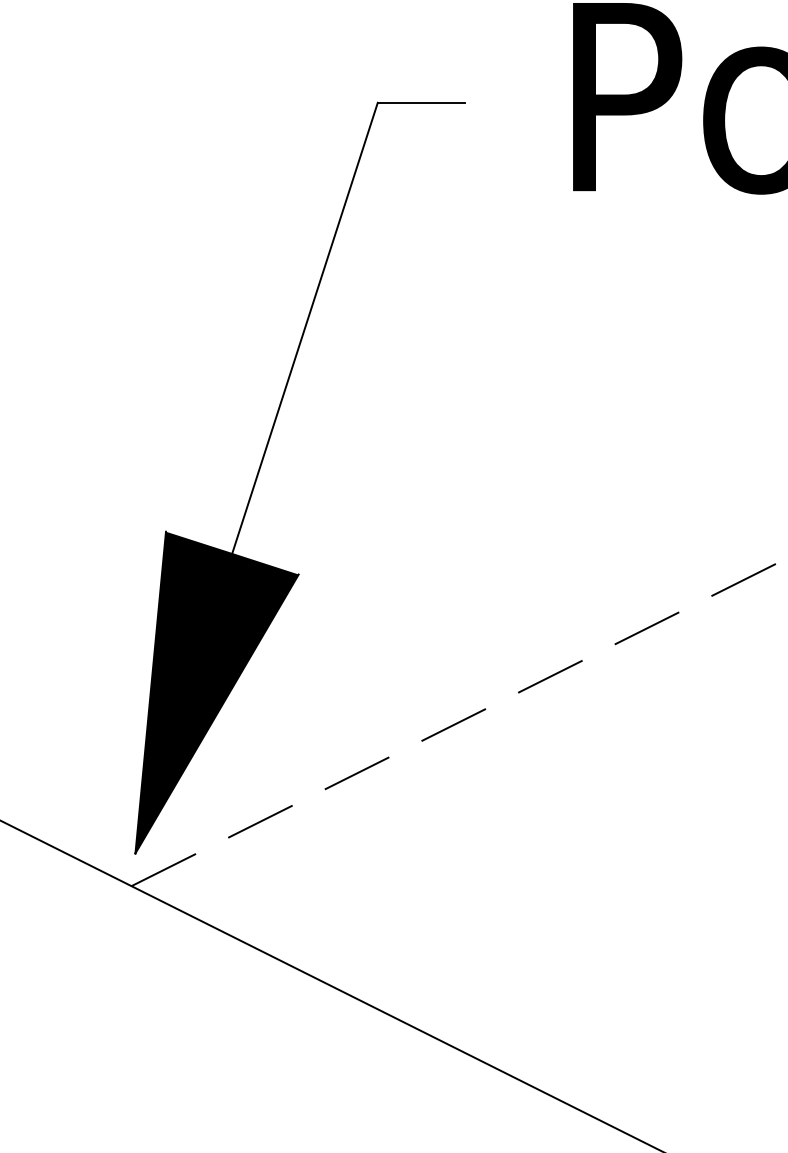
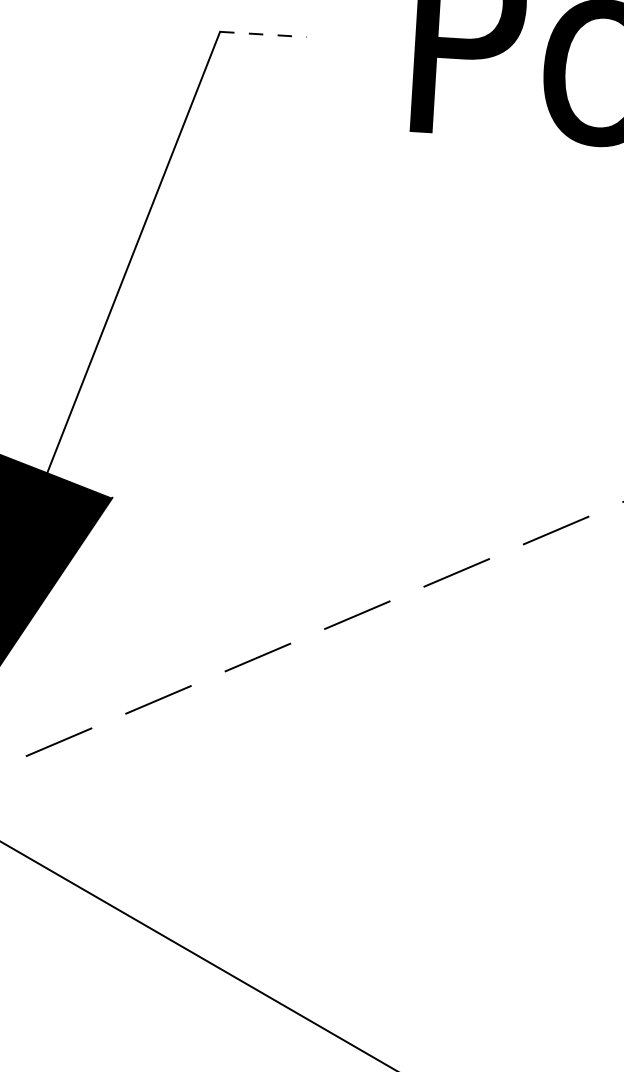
line: (421, 102) -> (263, 34), solid -> dashed

